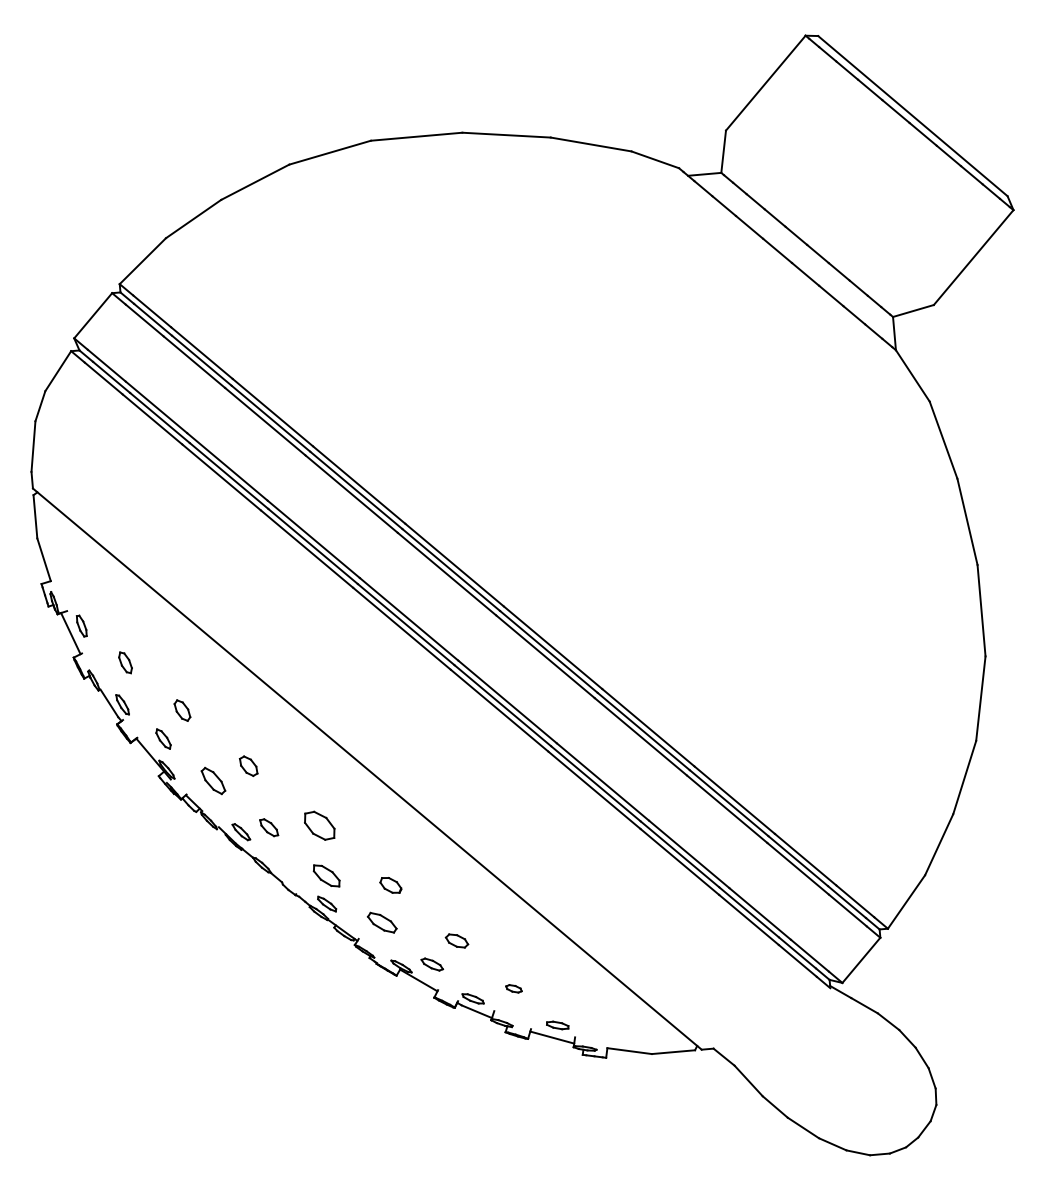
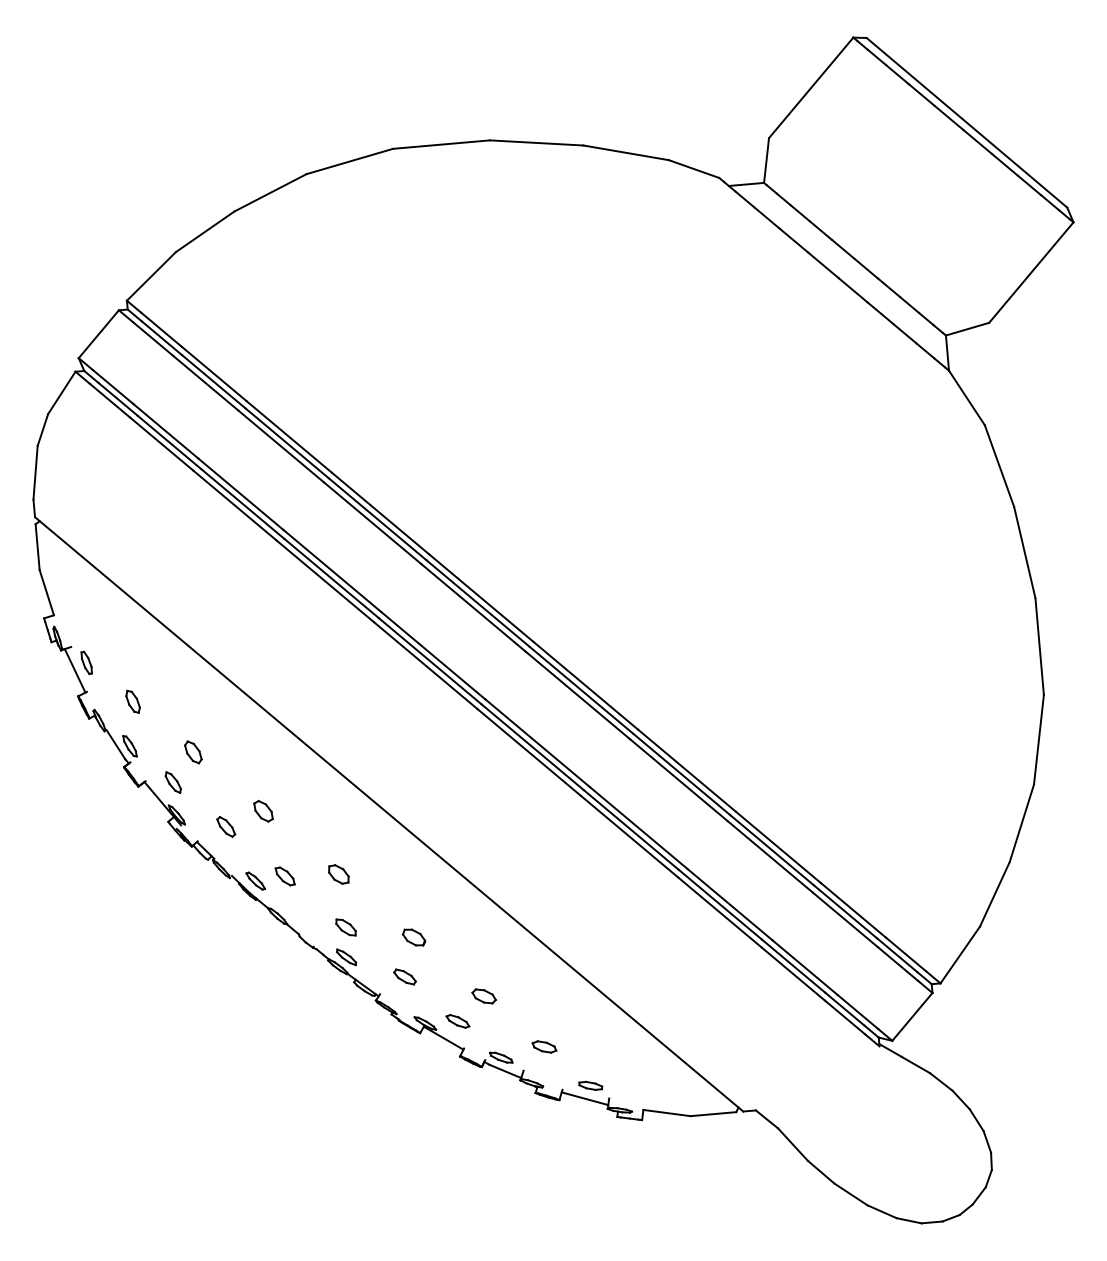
part: (213, 780) -> (226, 826), size x0.71
part: (319, 825) -> (338, 874), size x0.62
part: (326, 875) -> (345, 927), size x0.71
part: (382, 922) -> (405, 976), size x0.71
part: (513, 988) -> (543, 1046), size x1.43

